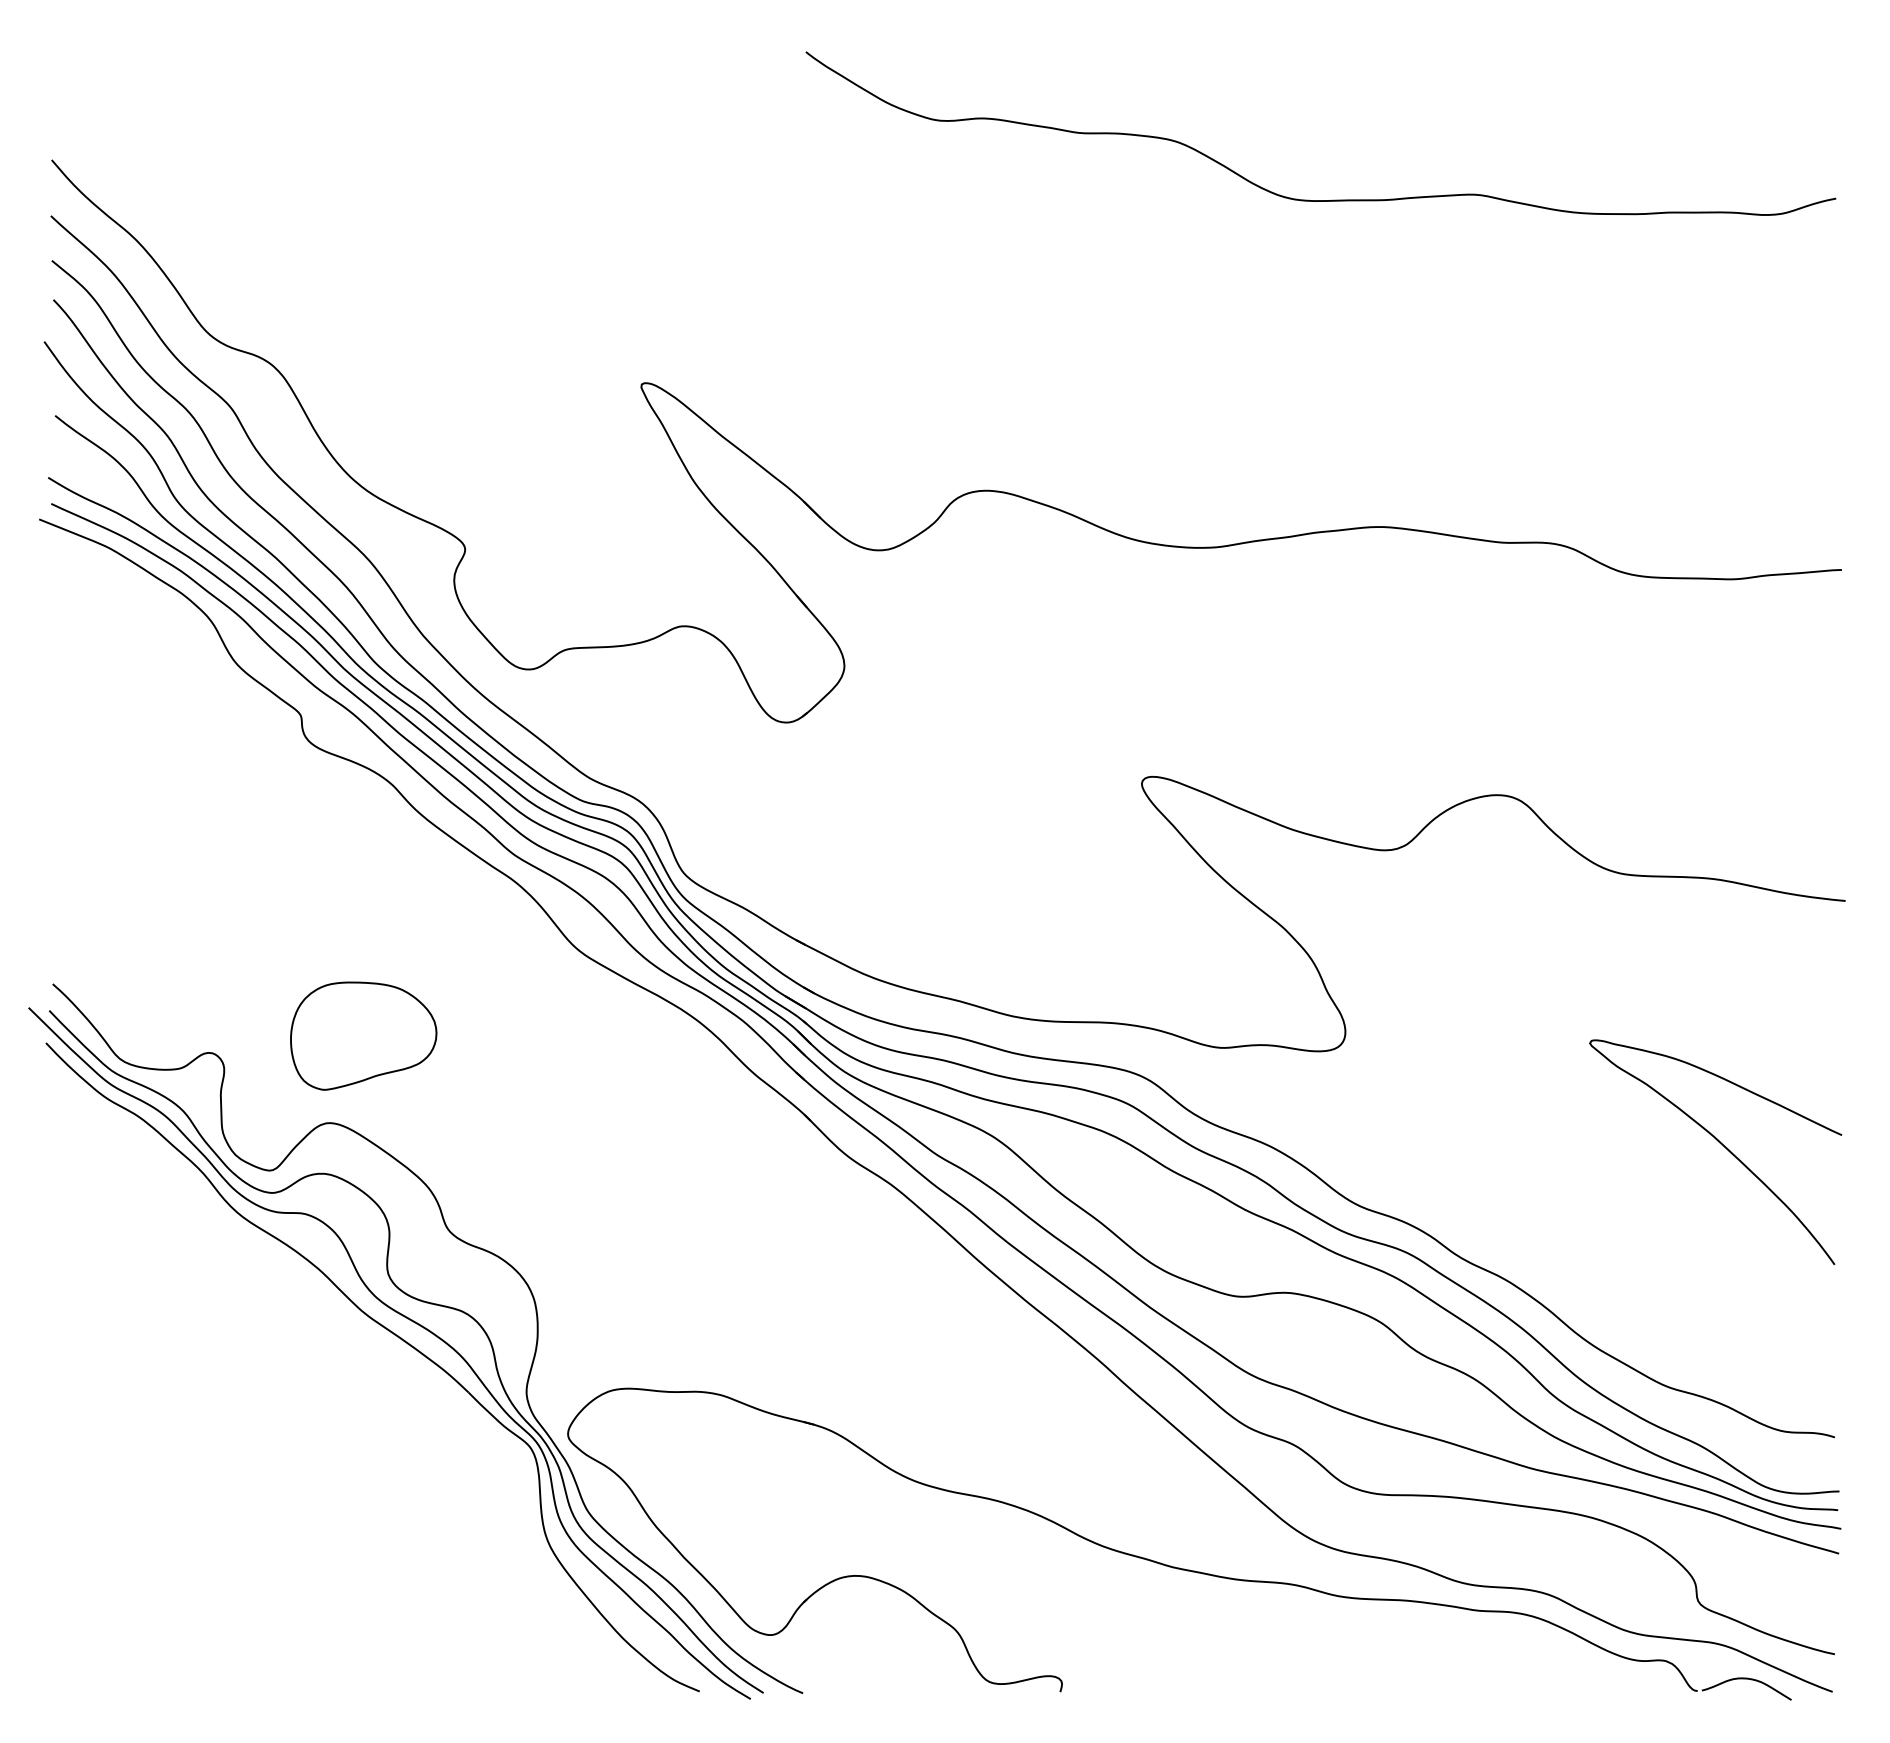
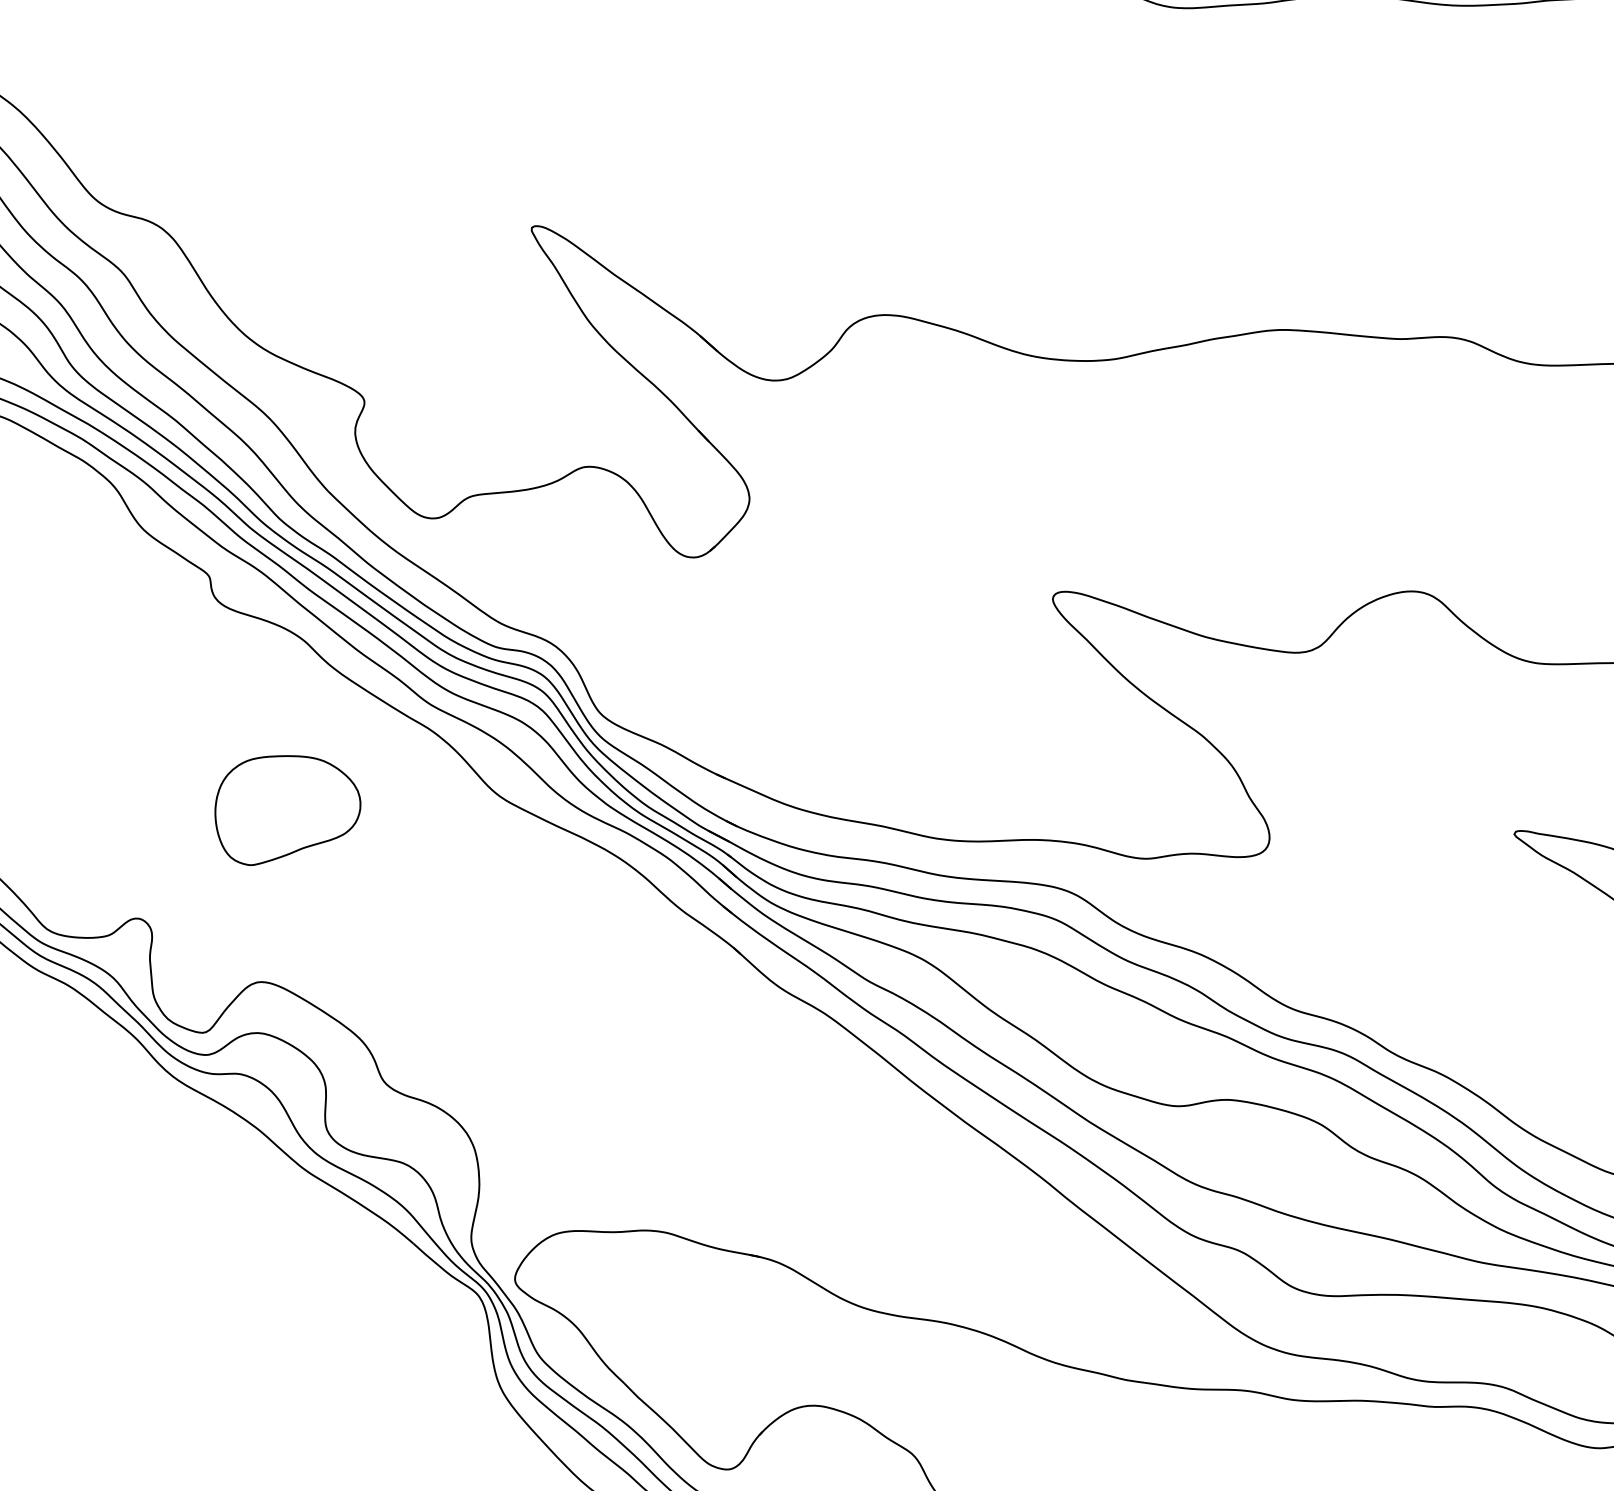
part: (363, 1035) -> (287, 808), moved

